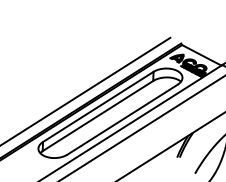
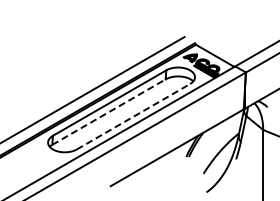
line: (98, 115) -> (109, 111), solid -> dashed
line: (122, 119) -> (133, 116), solid -> dashed

